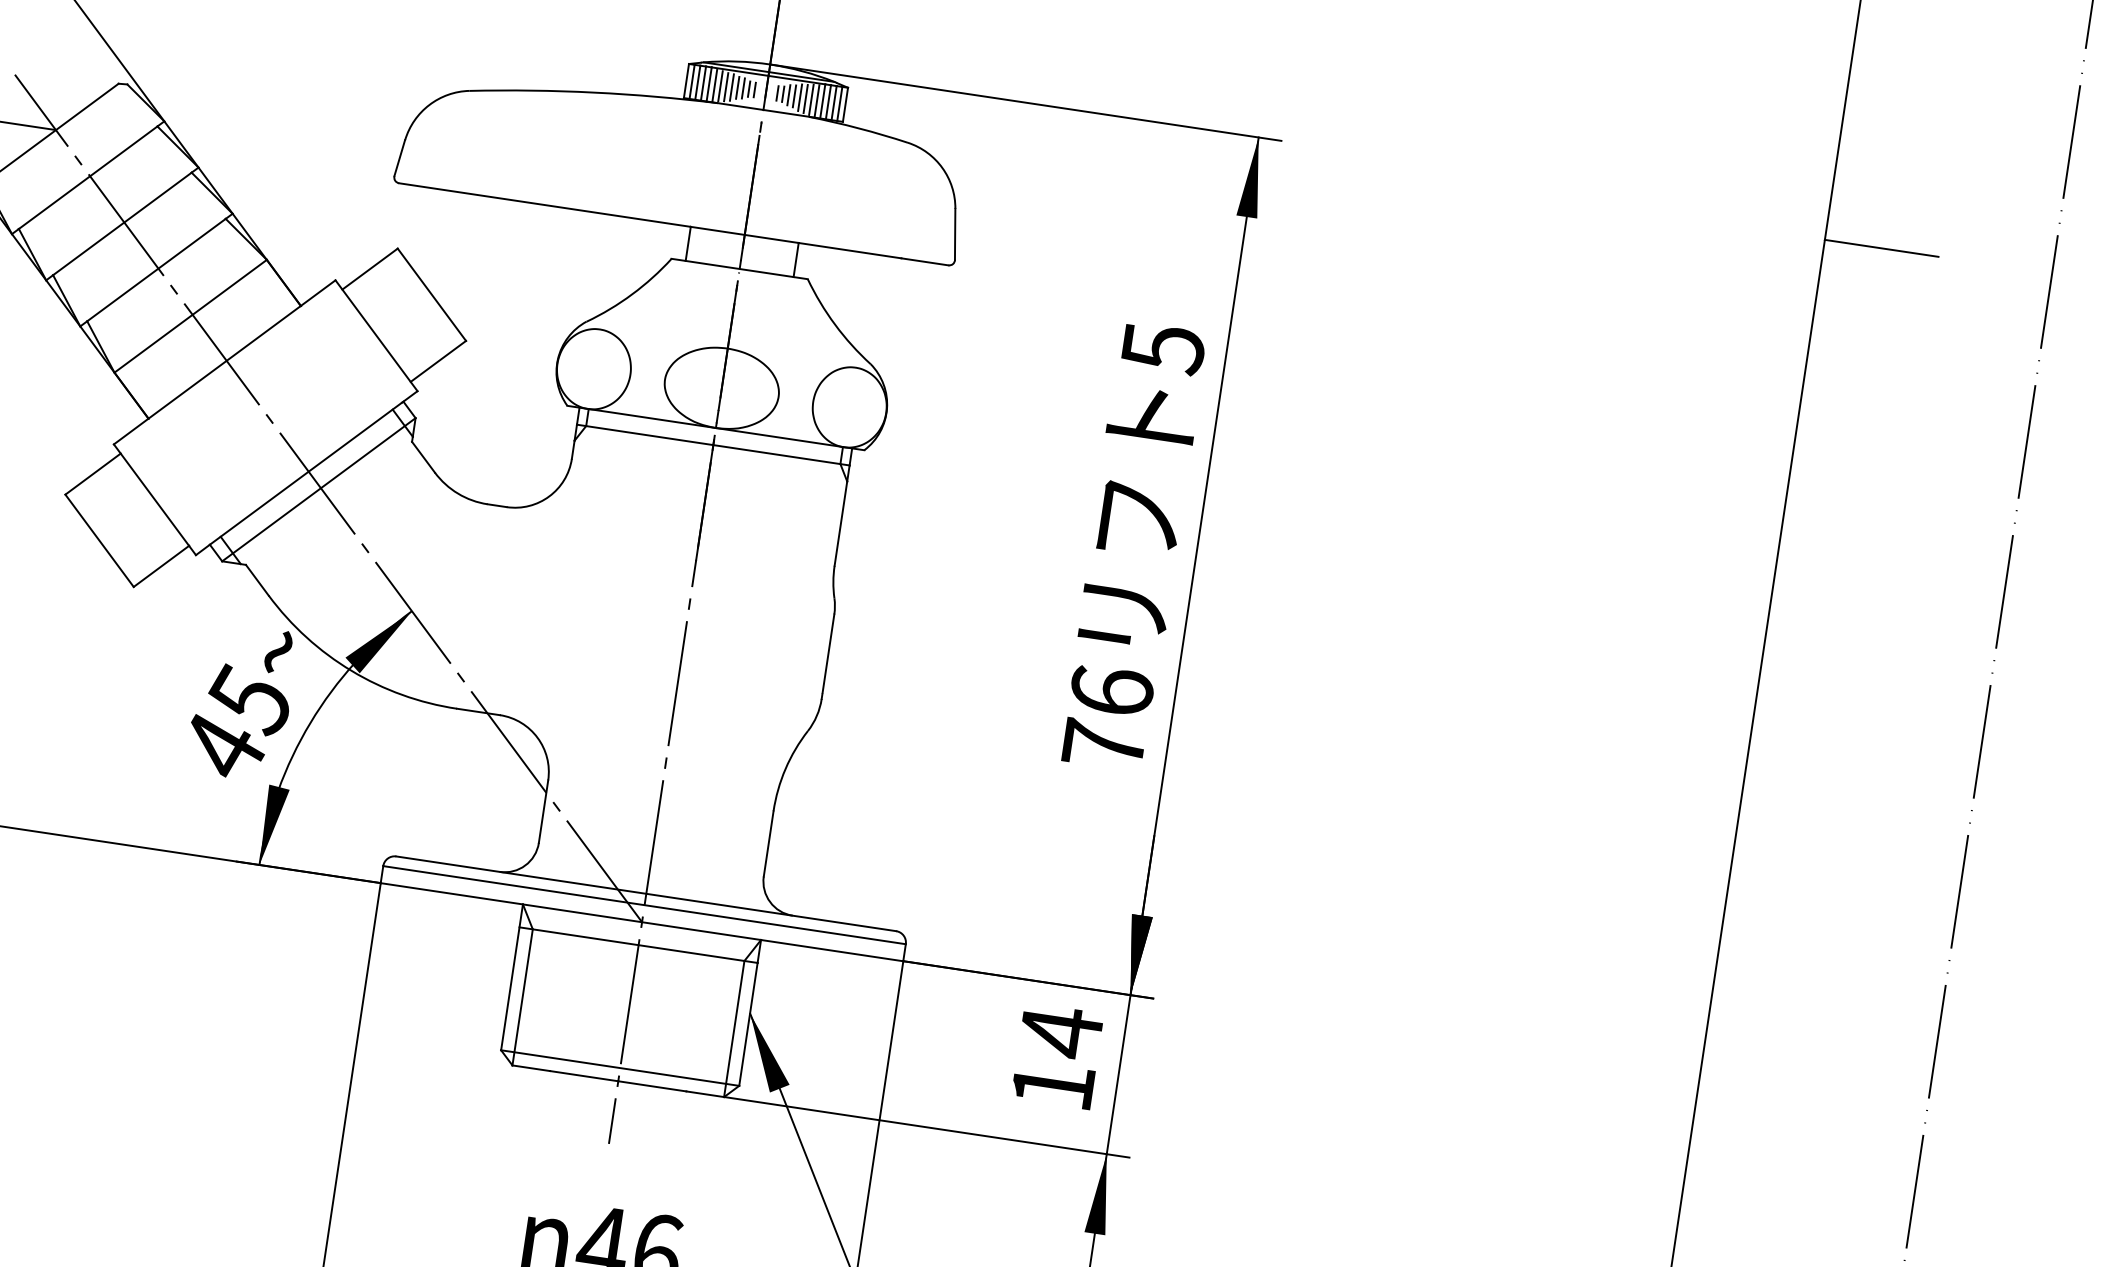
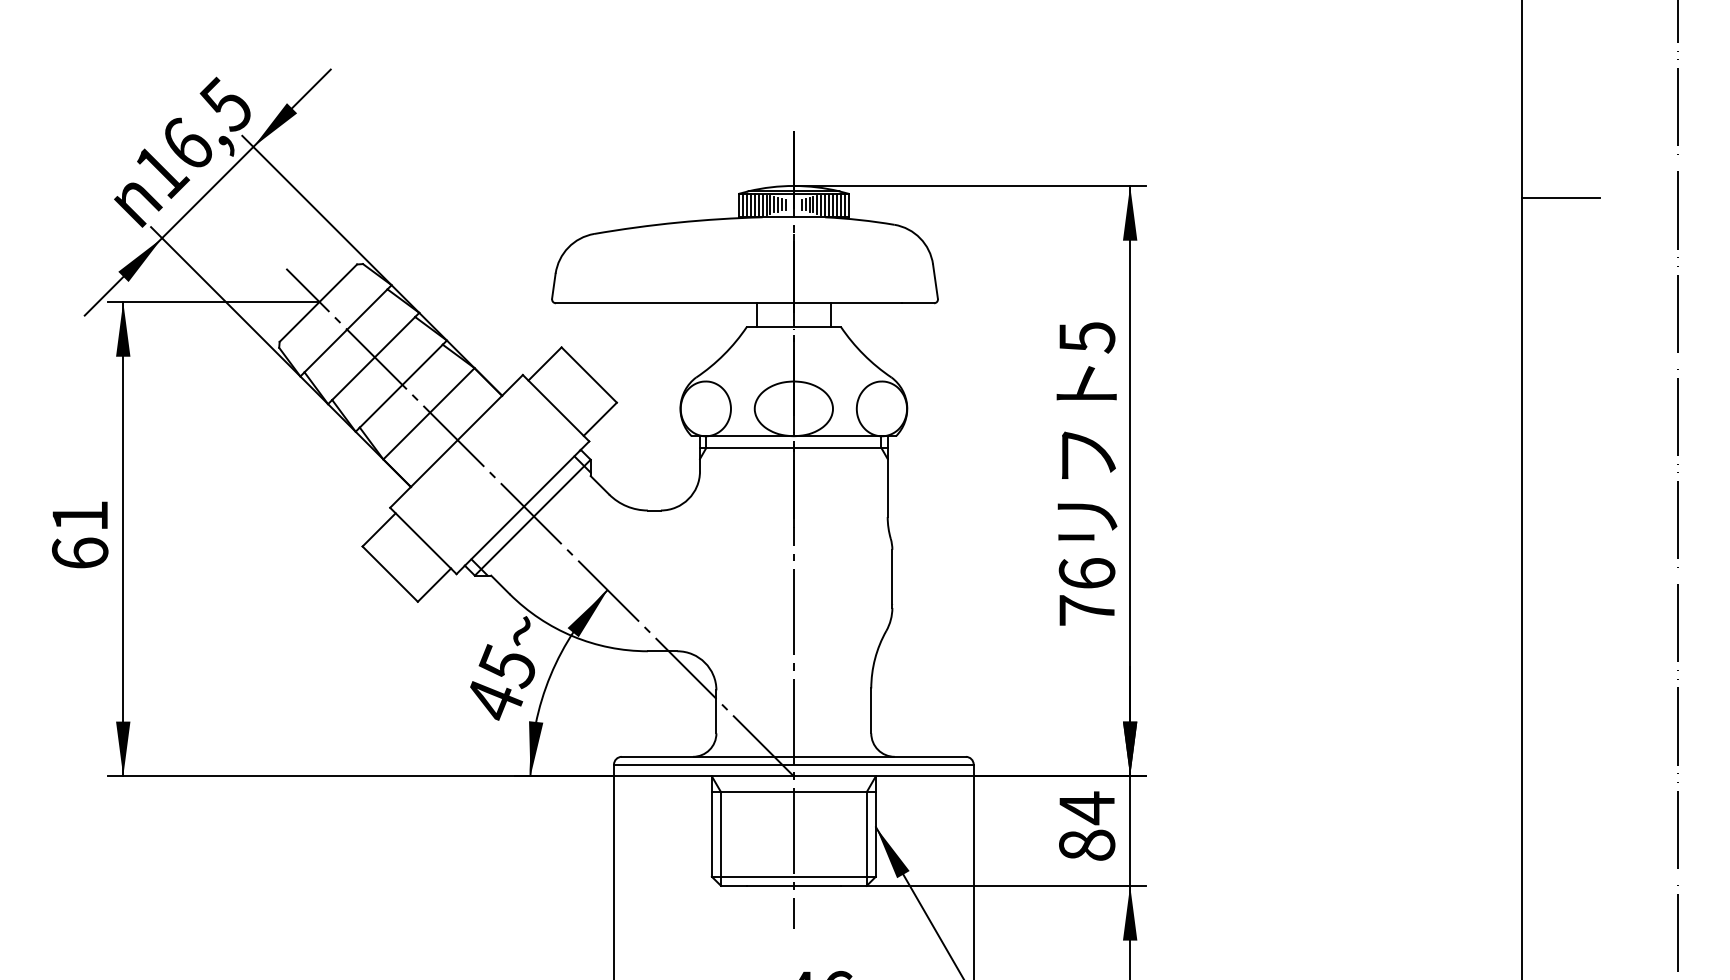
text: (1053, 1084) -> (1087, 844), 14 -> 84

